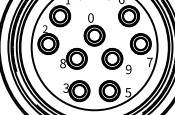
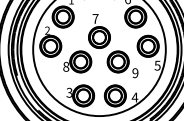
text: (90, 17) -> (95, 18), 0 -> 7
text: (149, 62) -> (157, 65), 7 -> 5
text: (128, 92) -> (135, 97), 5 -> 4

